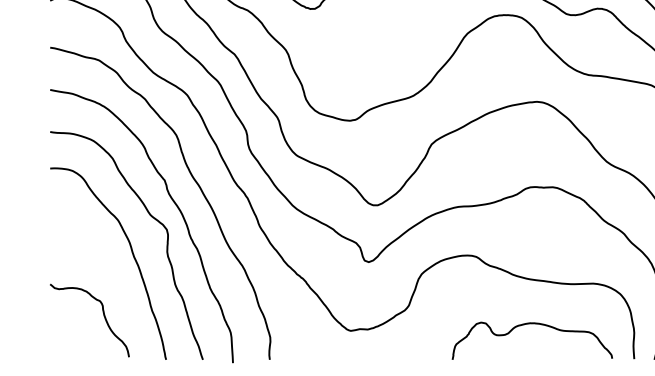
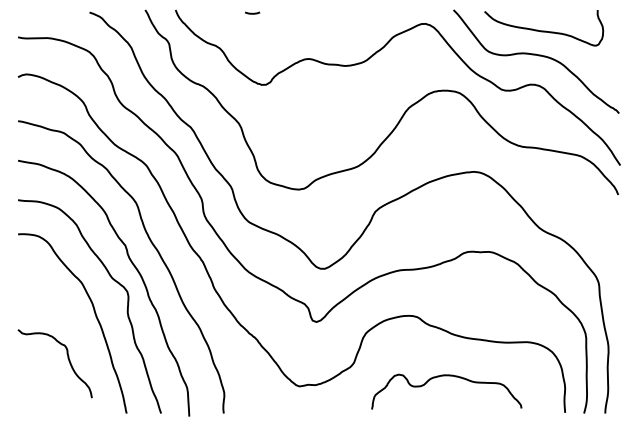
curve: (102, 314) -> (67, 358), moved
curve: (532, 324) -> (446, 376), moved

